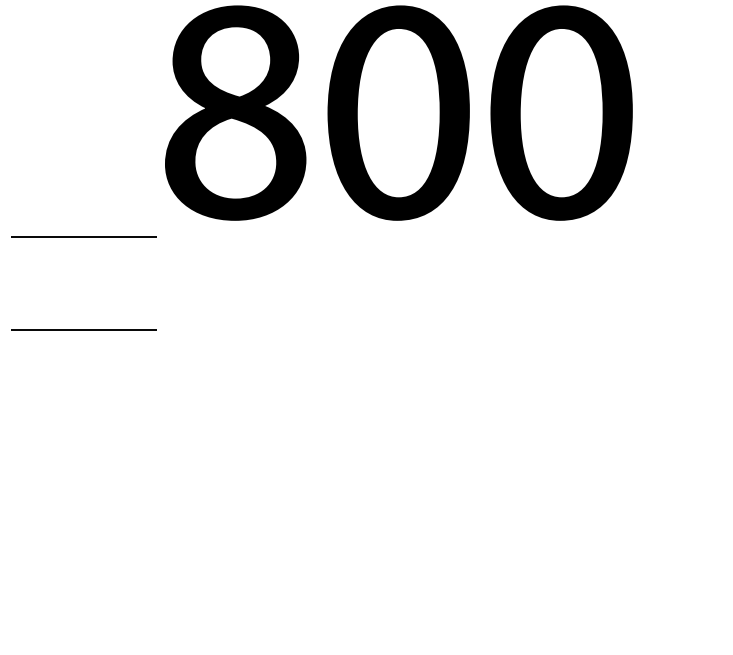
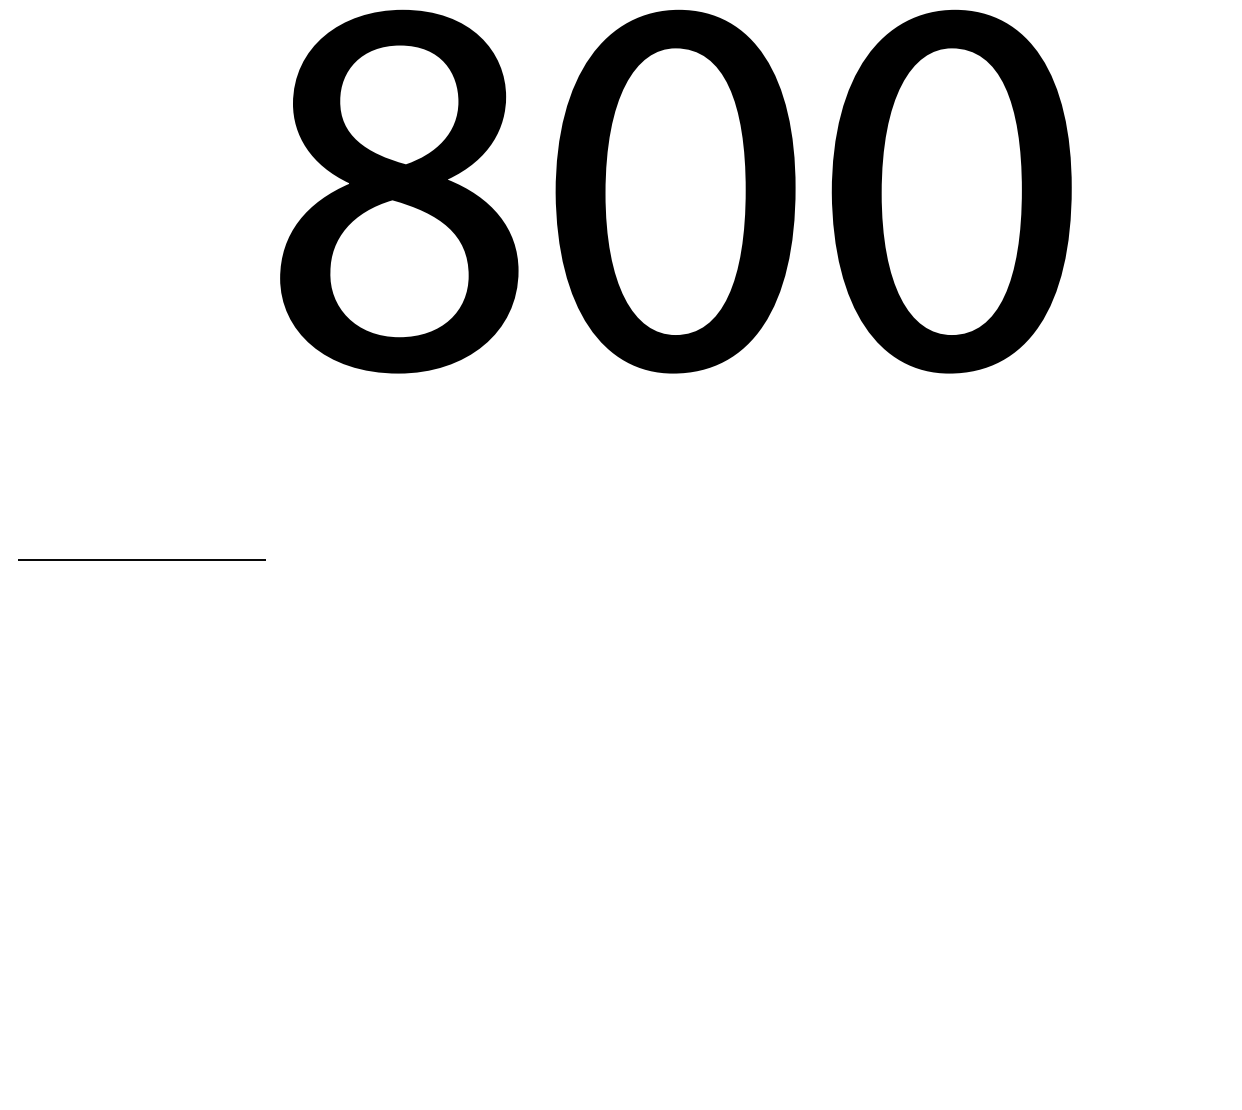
line: (83, 236) -> (141, 400), removed

